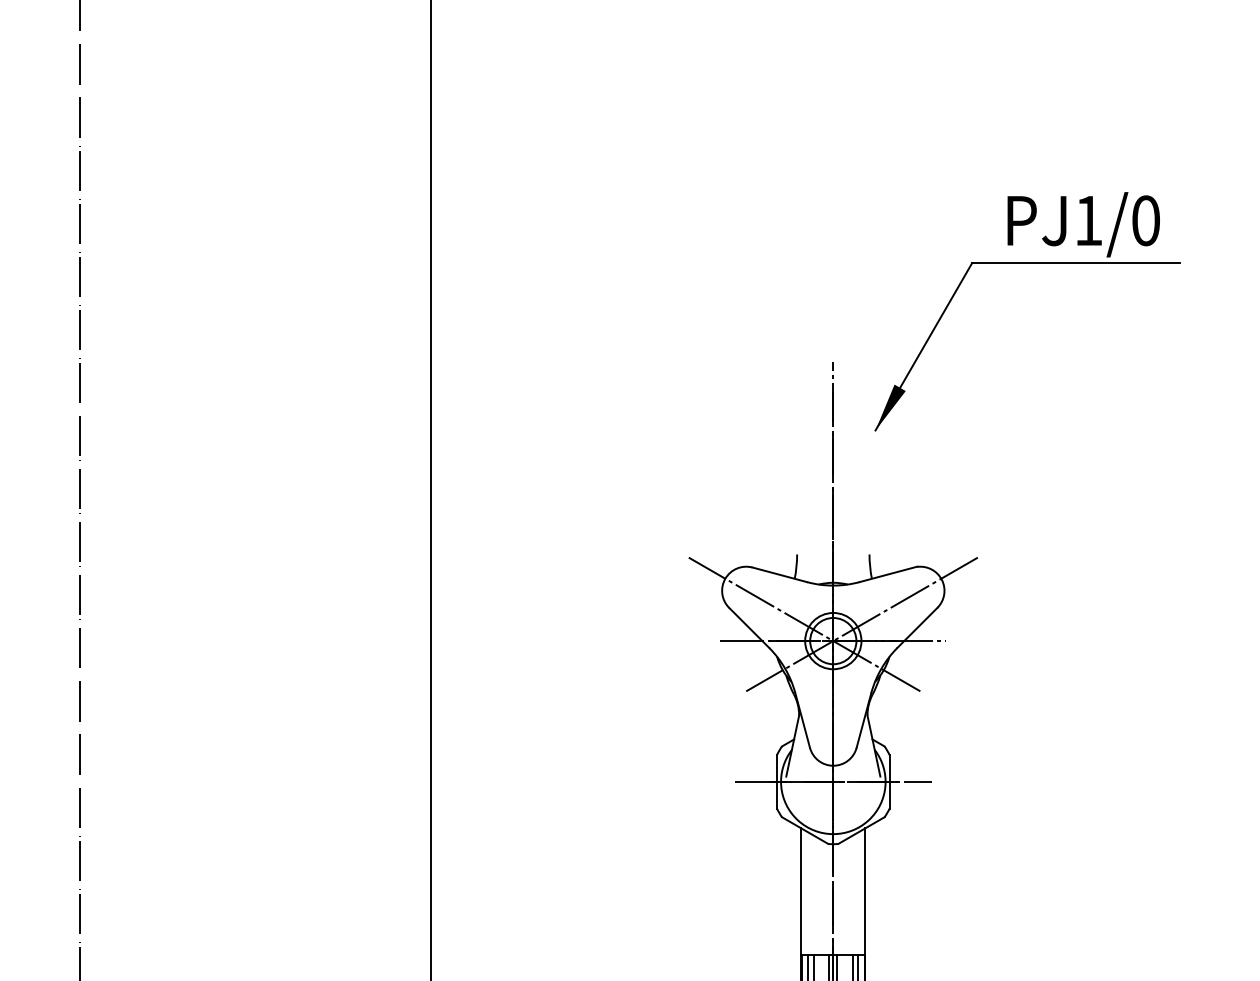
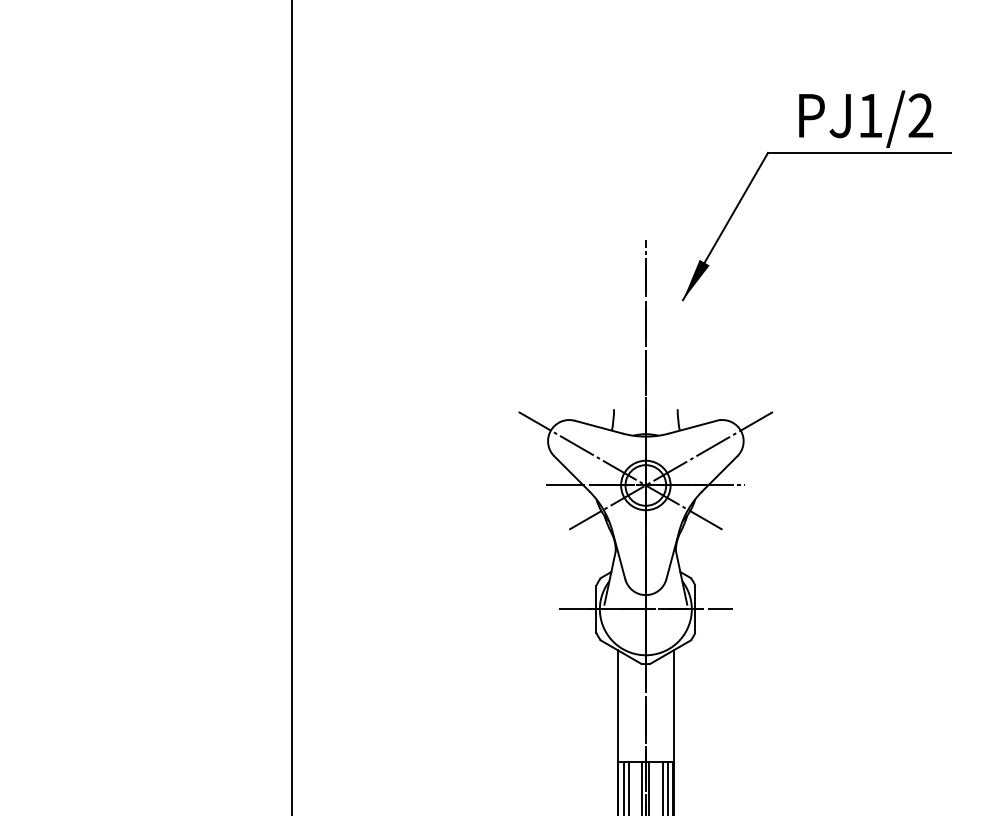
text: (1145, 220) -> (920, 115), PJ1/0 -> PJ1/2

